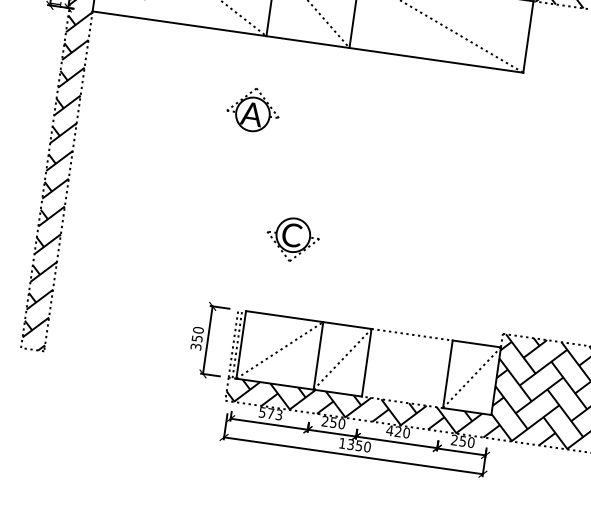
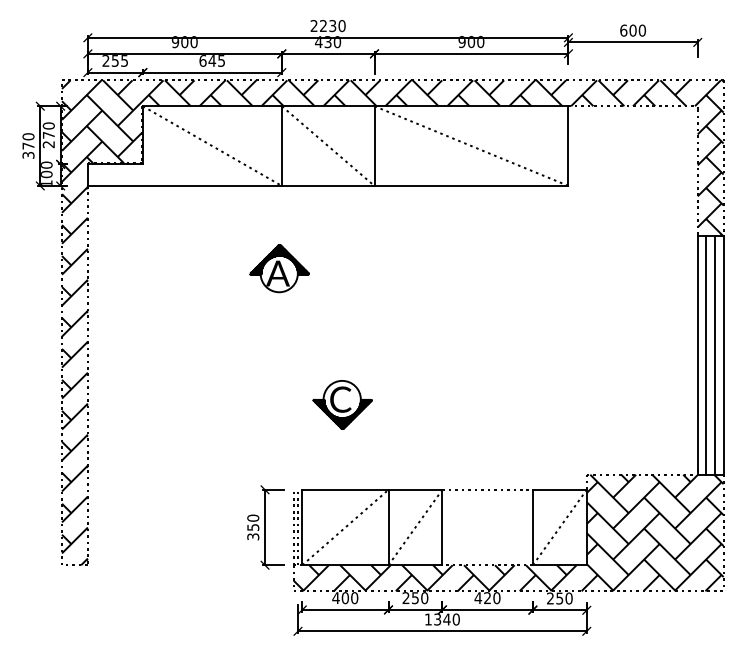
hatch: (255, 100) -> (279, 258), added
hatch: (291, 247) -> (342, 413), added
text: (270, 414) -> (345, 598), 573 -> 400
text: (358, 445) -> (446, 619), 1350 -> 1340

